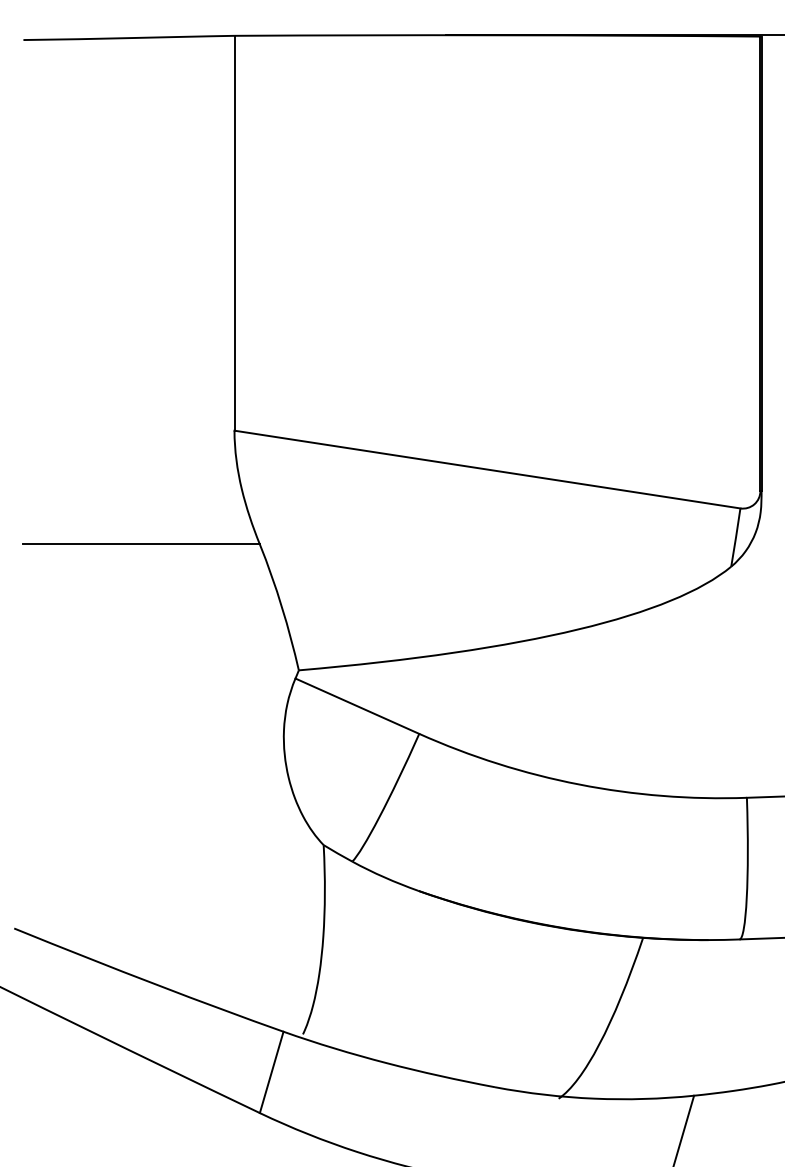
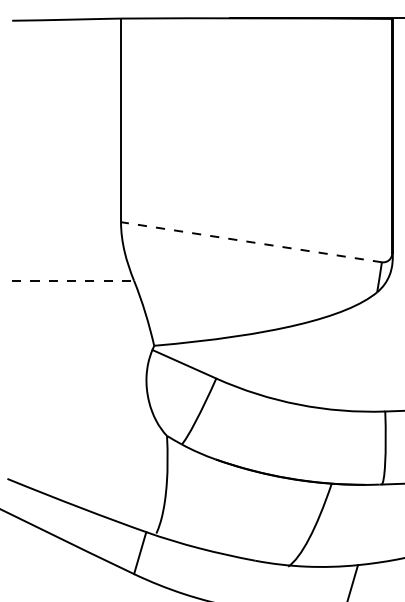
line: (487, 470) -> (251, 242), solid -> dashed
line: (142, 543) -> (73, 280), solid -> dashed

